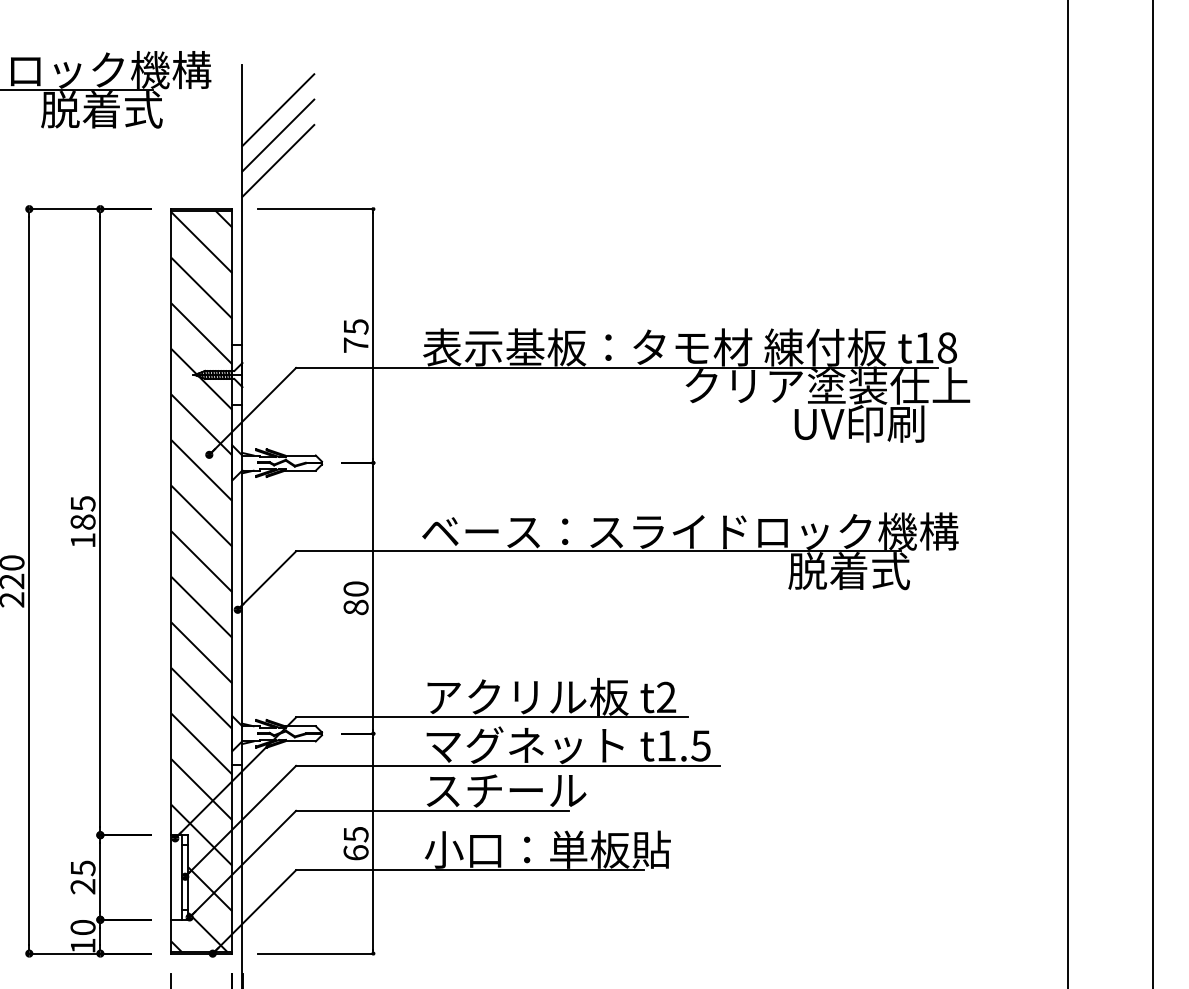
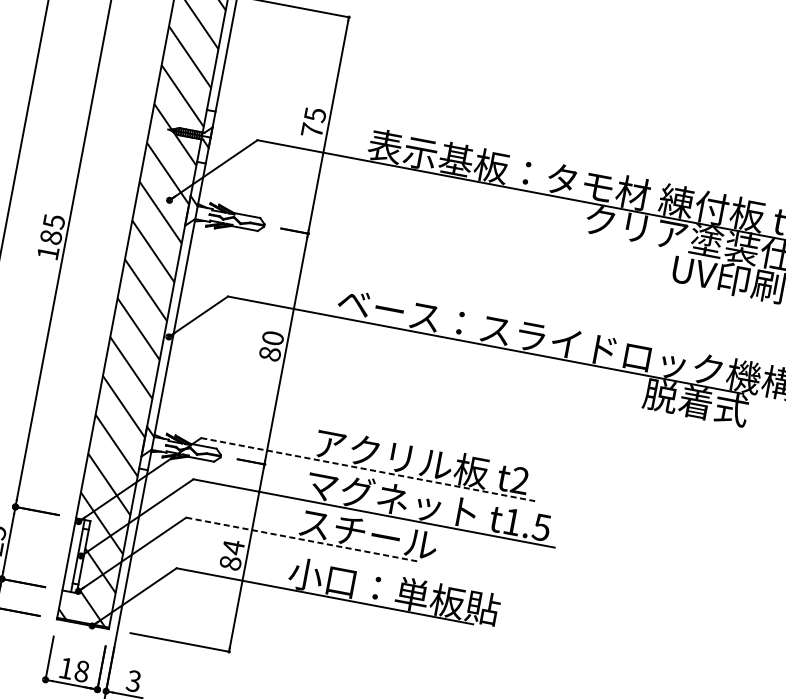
line: (492, 717) -> (368, 469), solid -> dashed
line: (432, 810) -> (302, 539), solid -> dashed
text: (355, 843) -> (231, 555), 65 -> 84

